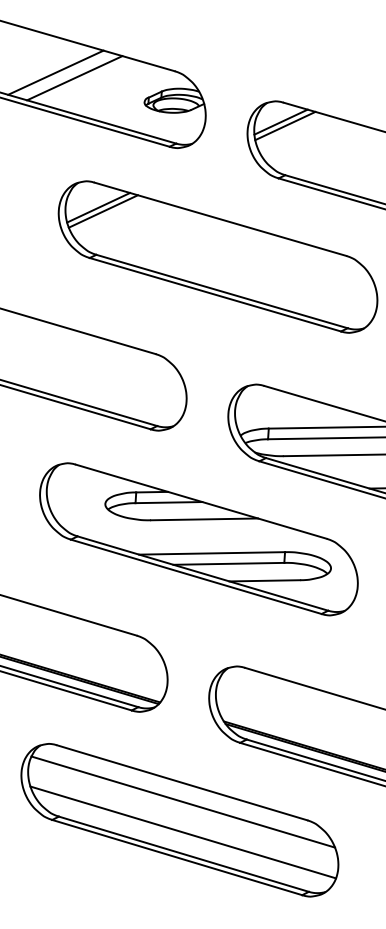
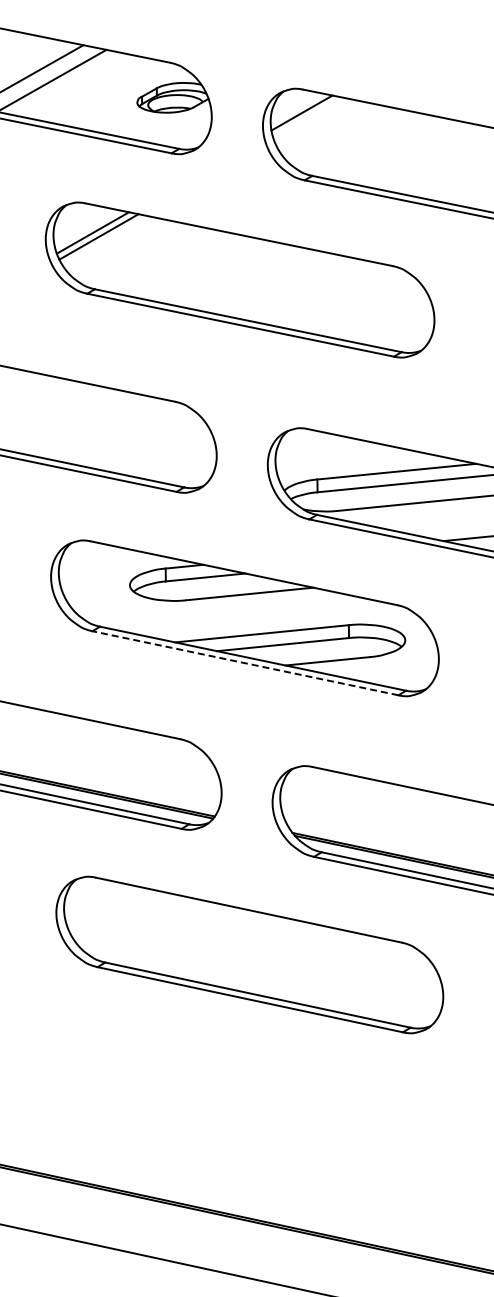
line: (285, 126) -> (307, 117), removed
line: (195, 576) -> (244, 663), solid -> dashed
line: (182, 801) -> (251, 932), removed
line: (182, 831) -> (254, 968), removed

